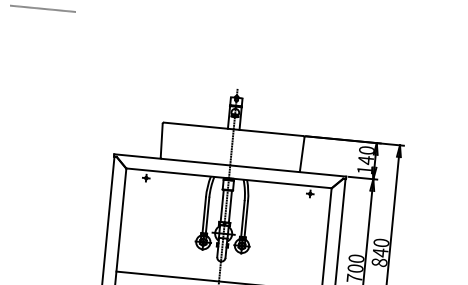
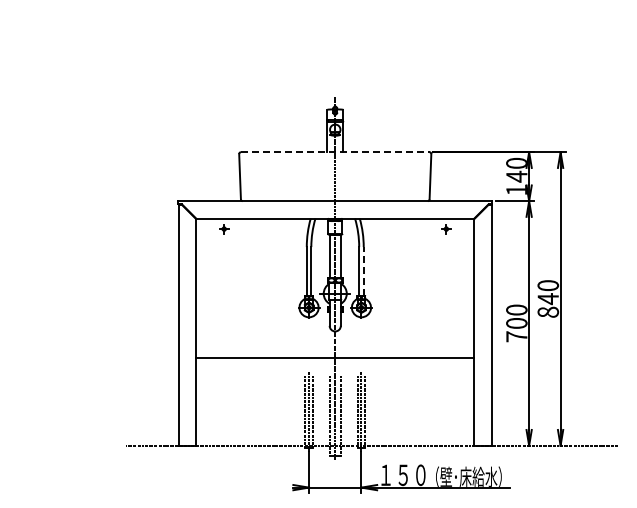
line: (42, 9) -> (63, 15), removed
line: (233, 129) -> (335, 152), solid -> dashed
line: (246, 218) -> (363, 270), solid -> dashed

